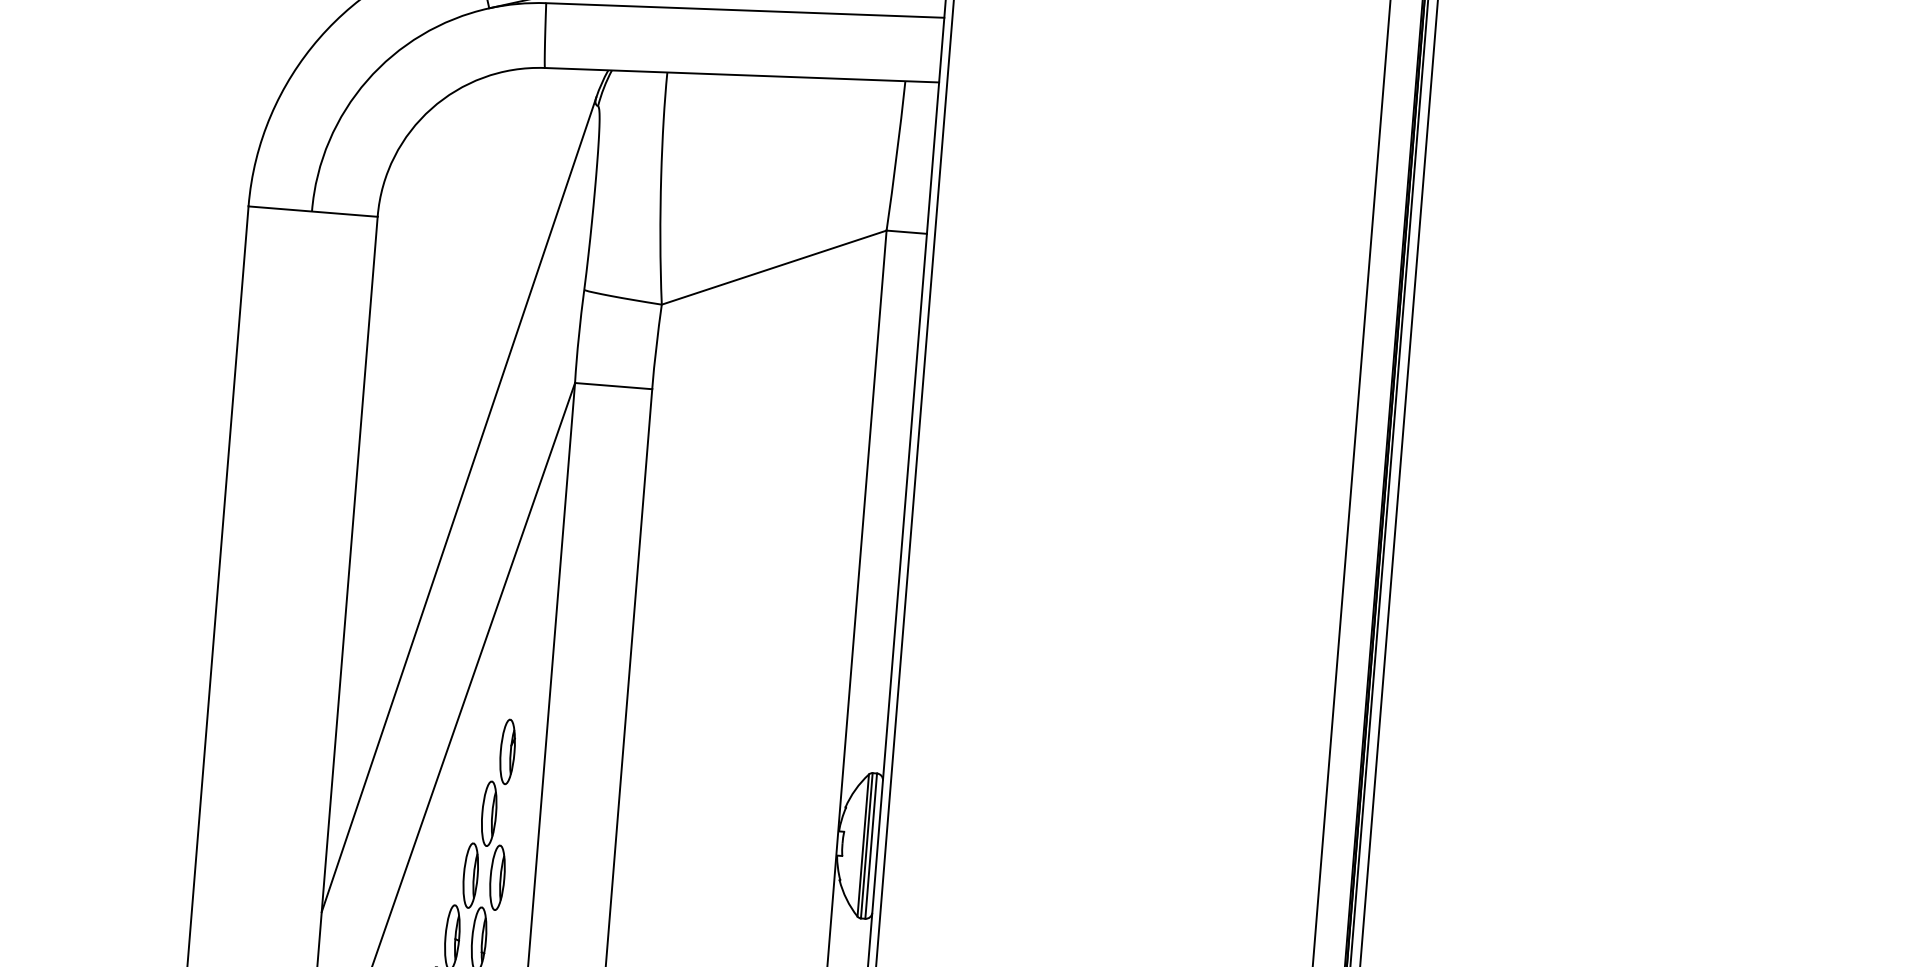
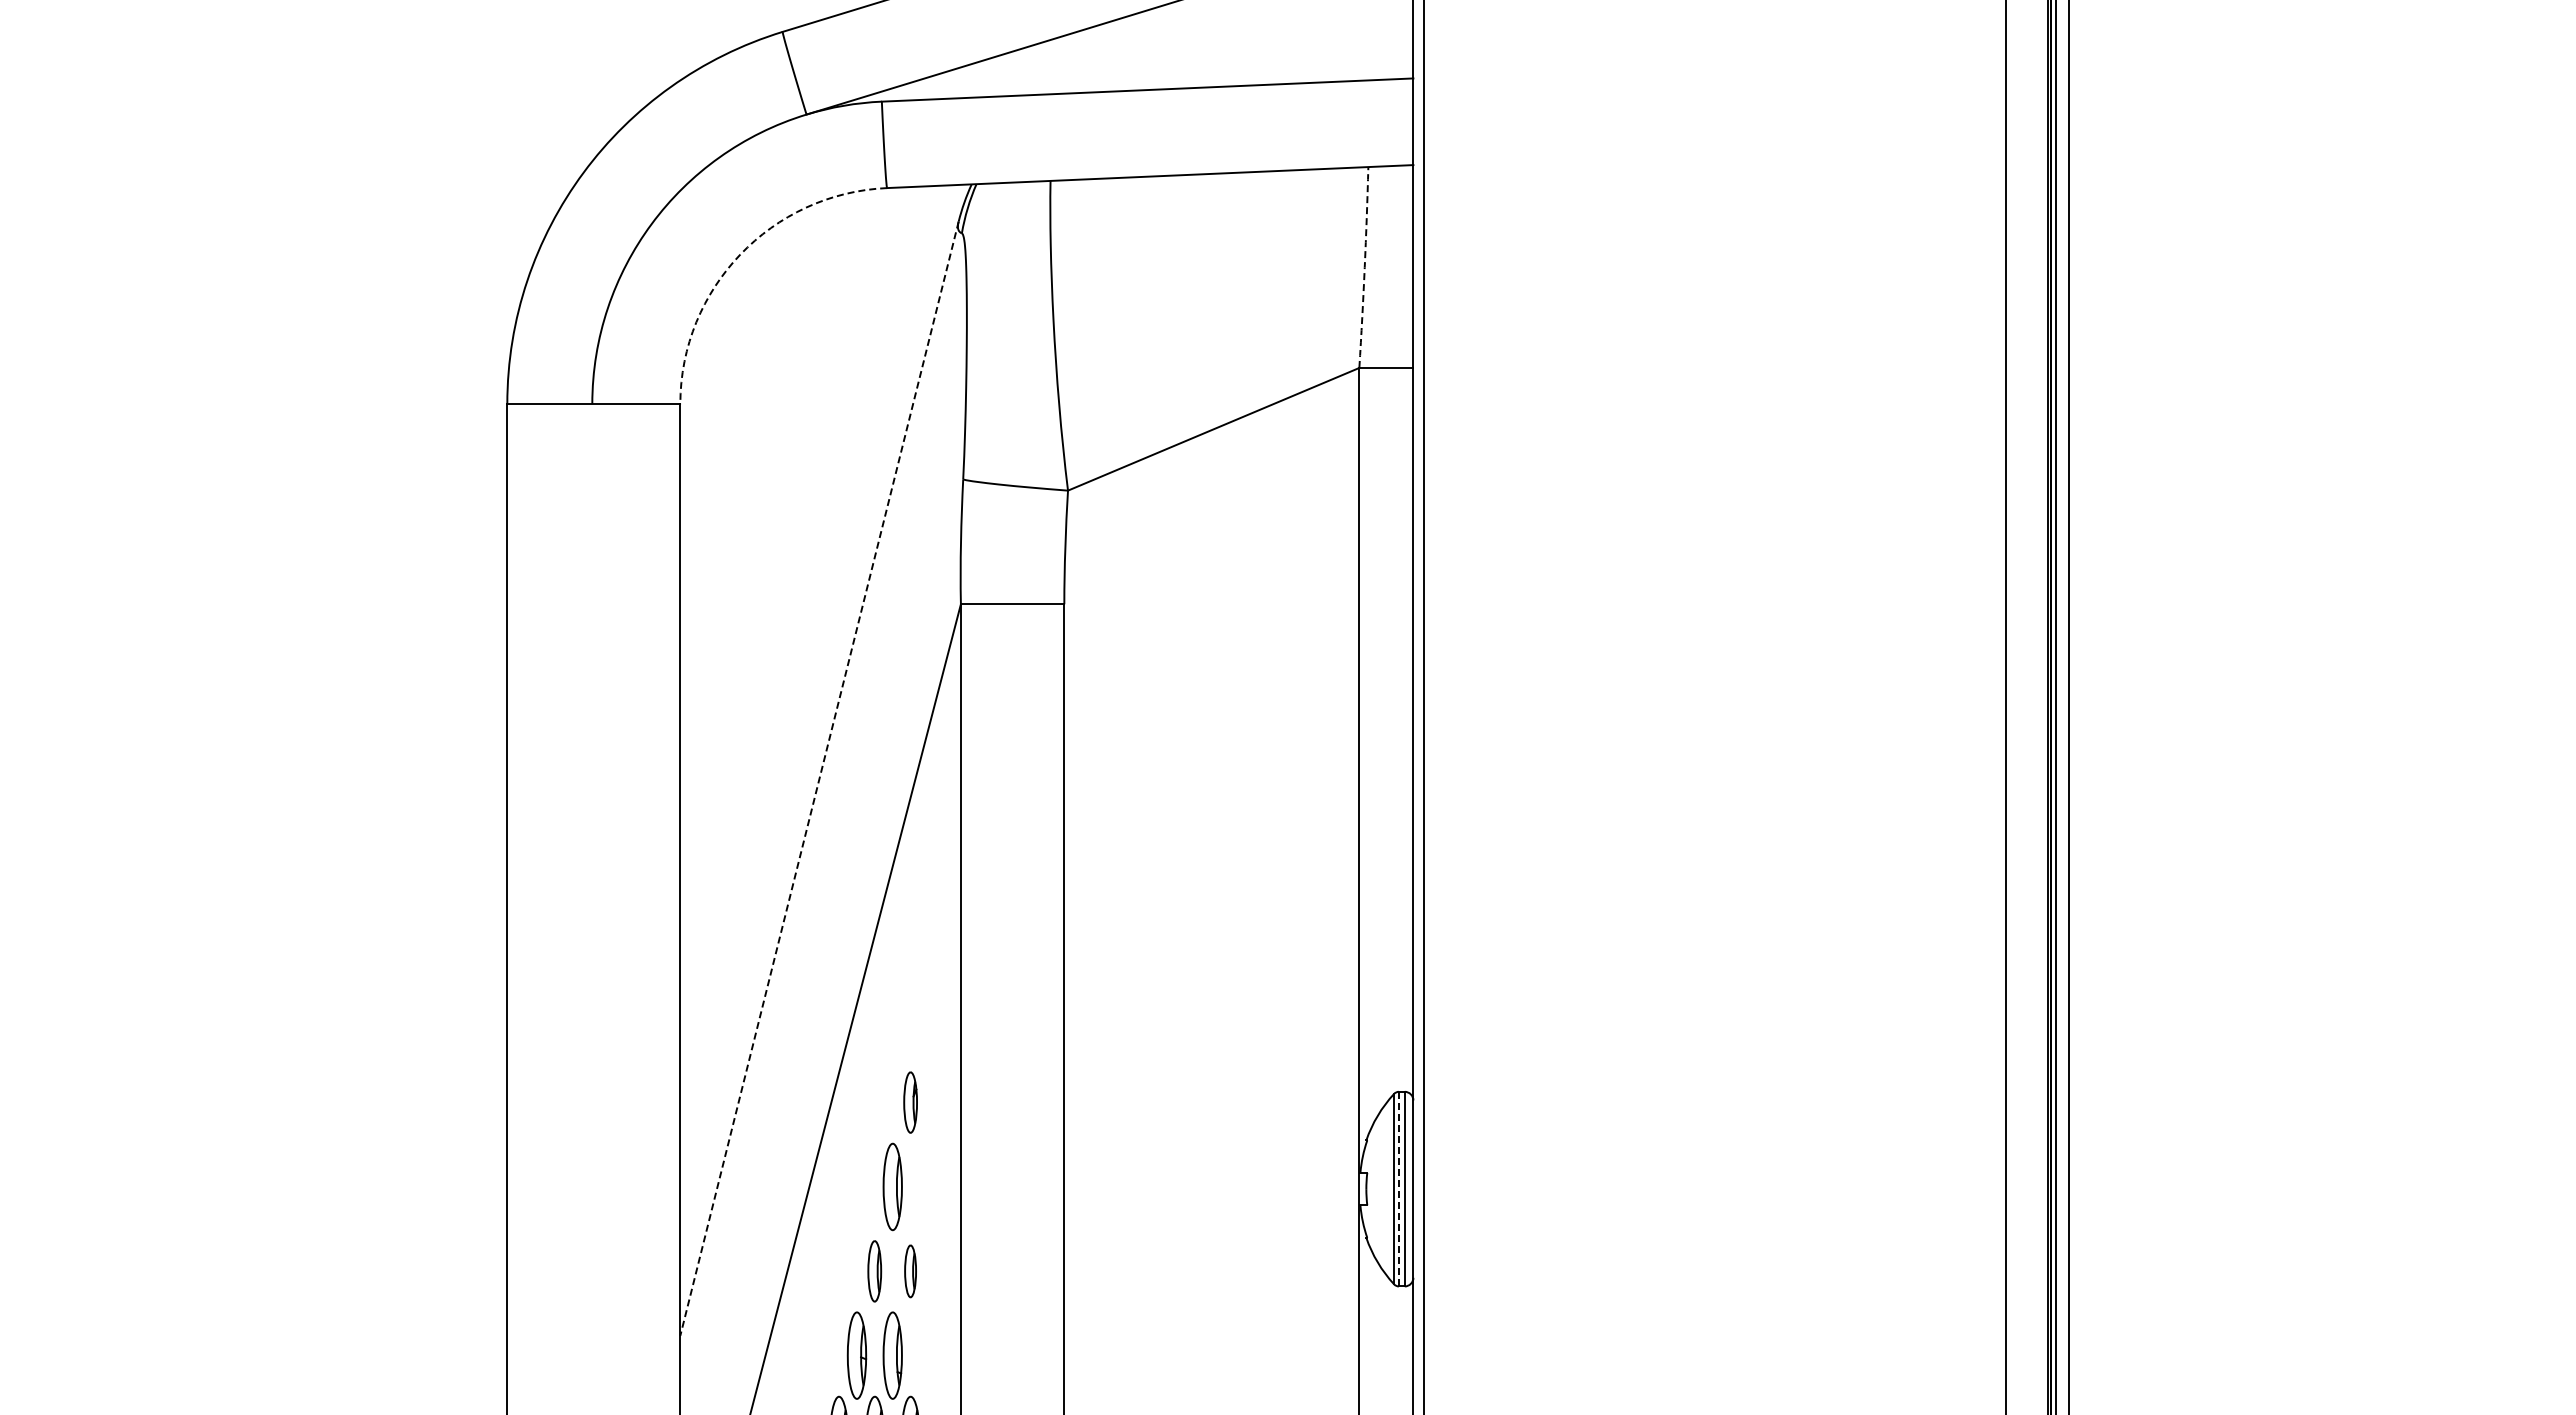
arc: (431, 108) -> (740, 254), solid -> dashed
arc: (896, 155) -> (1364, 267), solid -> dashed
line: (459, 505) -> (819, 779), solid -> dashed
part: (507, 751) -> (910, 1102), size x0.7
line: (866, 845) -> (1398, 1188), solid -> dashed
part: (470, 875) -> (874, 1271), size x0.7
part: (497, 877) -> (910, 1271), size x0.6

